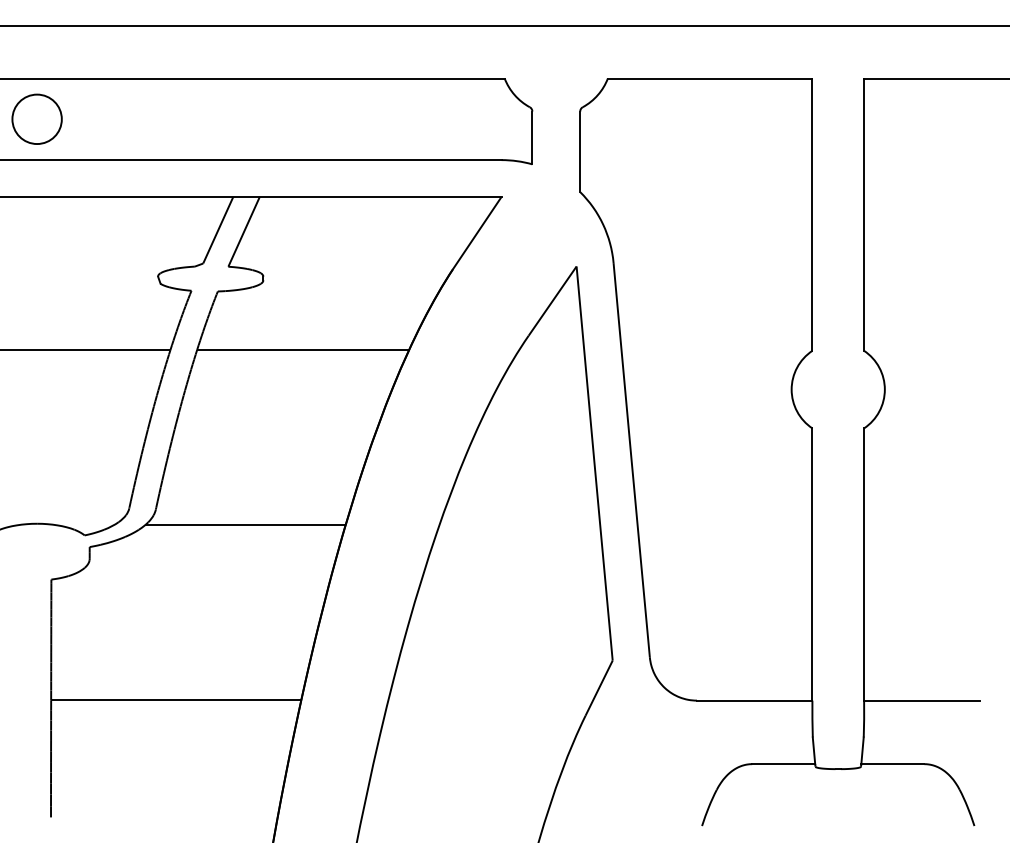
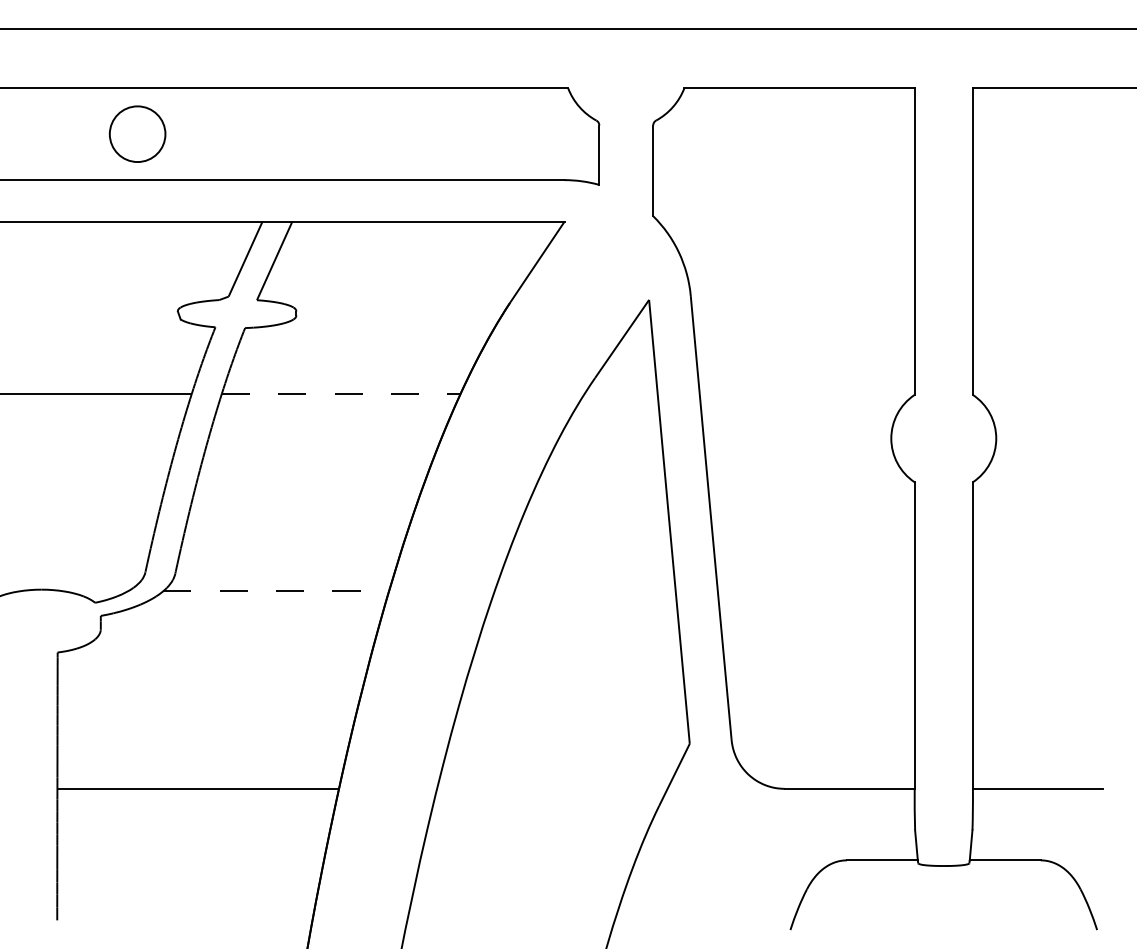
circle: (37, 118) -> (137, 133), moved
line: (303, 350) -> (341, 394), solid -> dashed
line: (245, 525) -> (276, 591), solid -> dashed

